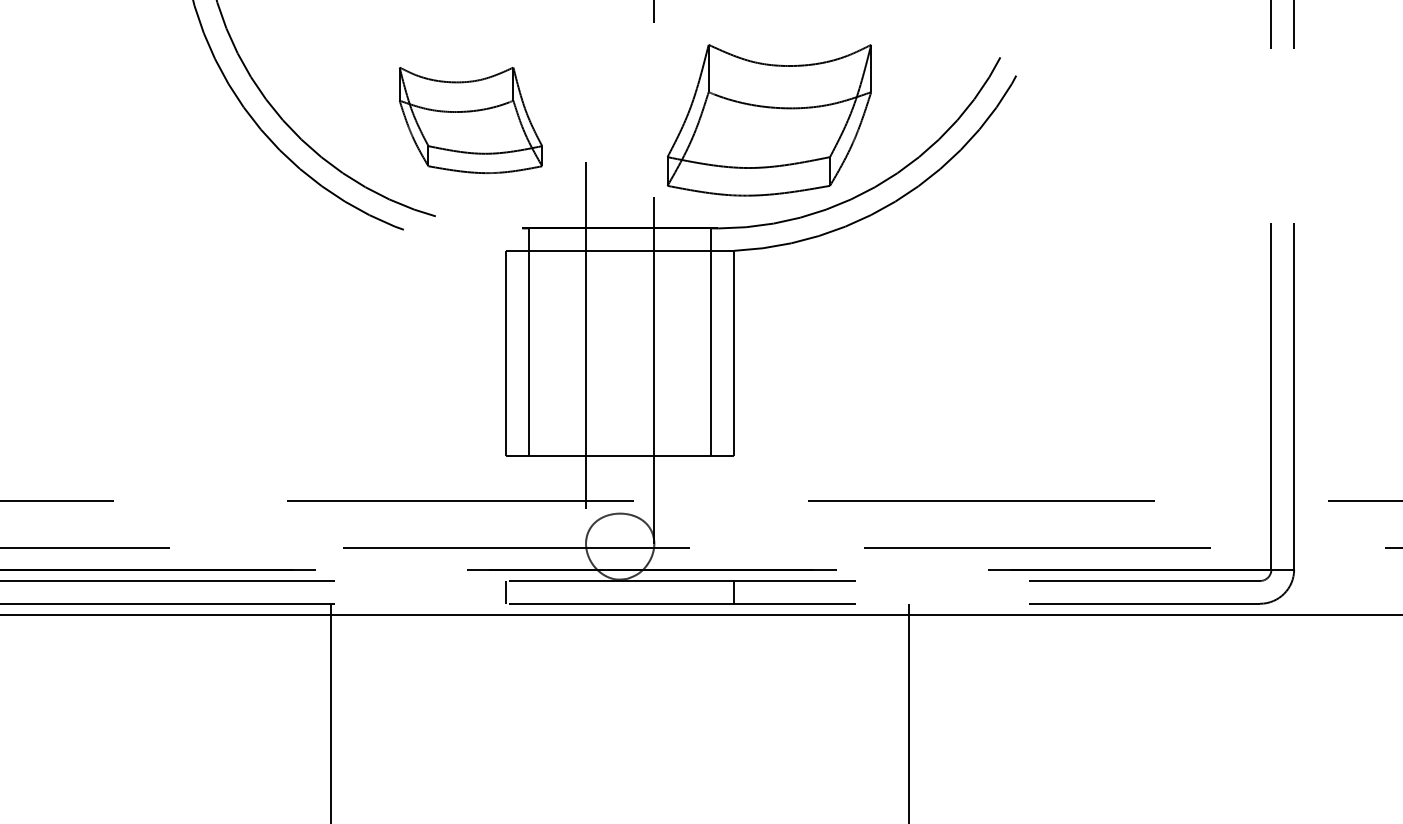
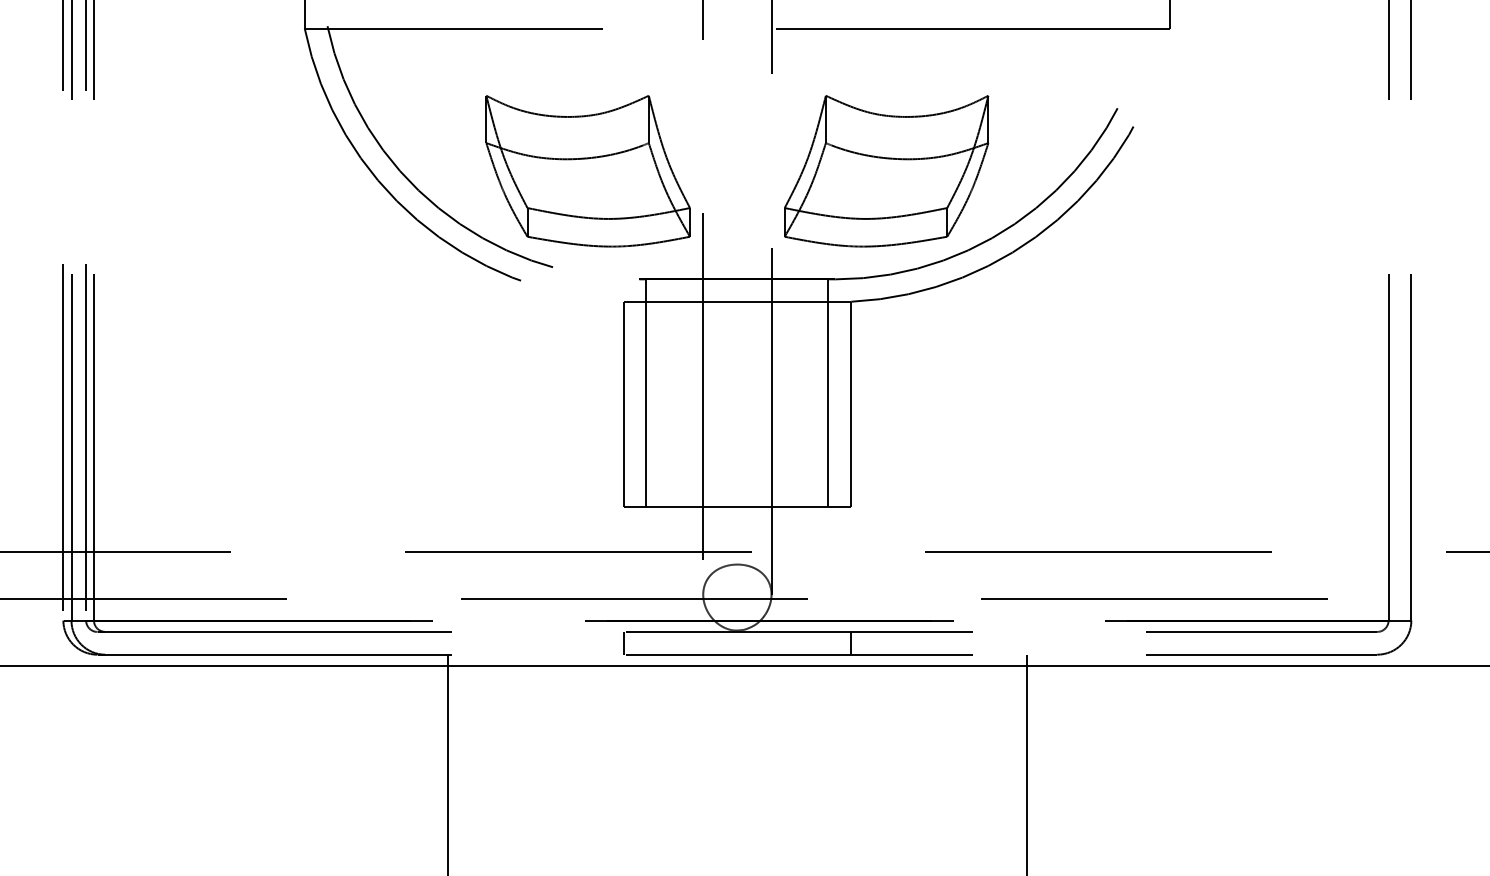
part: (470, 120) -> (587, 171), size x1.43

